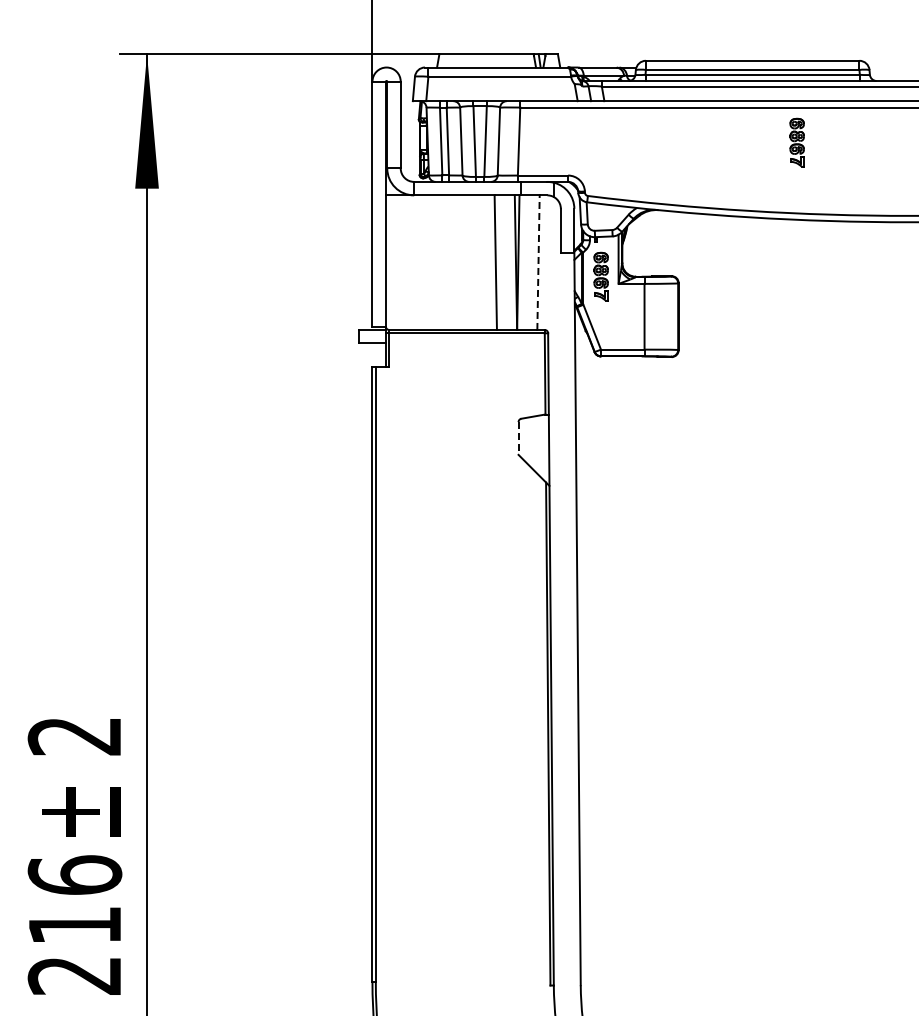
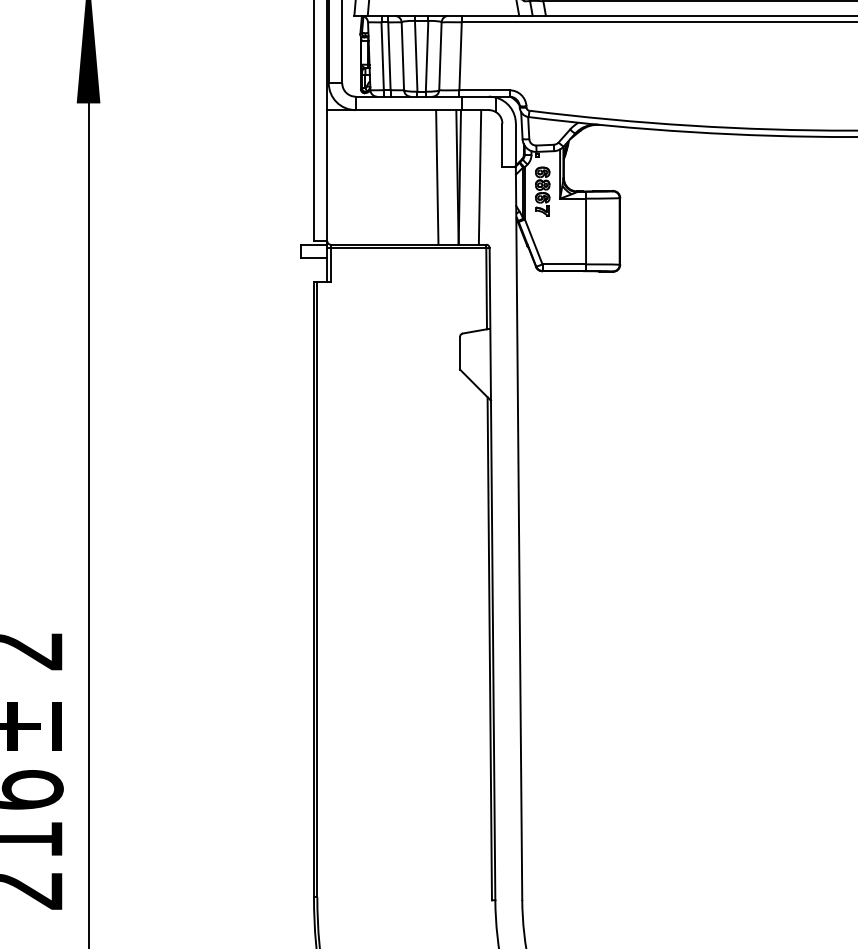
part: (796, 142) -> (738, 57), removed
line: (538, 262) -> (480, 177), dashed -> solid
line: (518, 438) -> (460, 353), dashed -> solid

